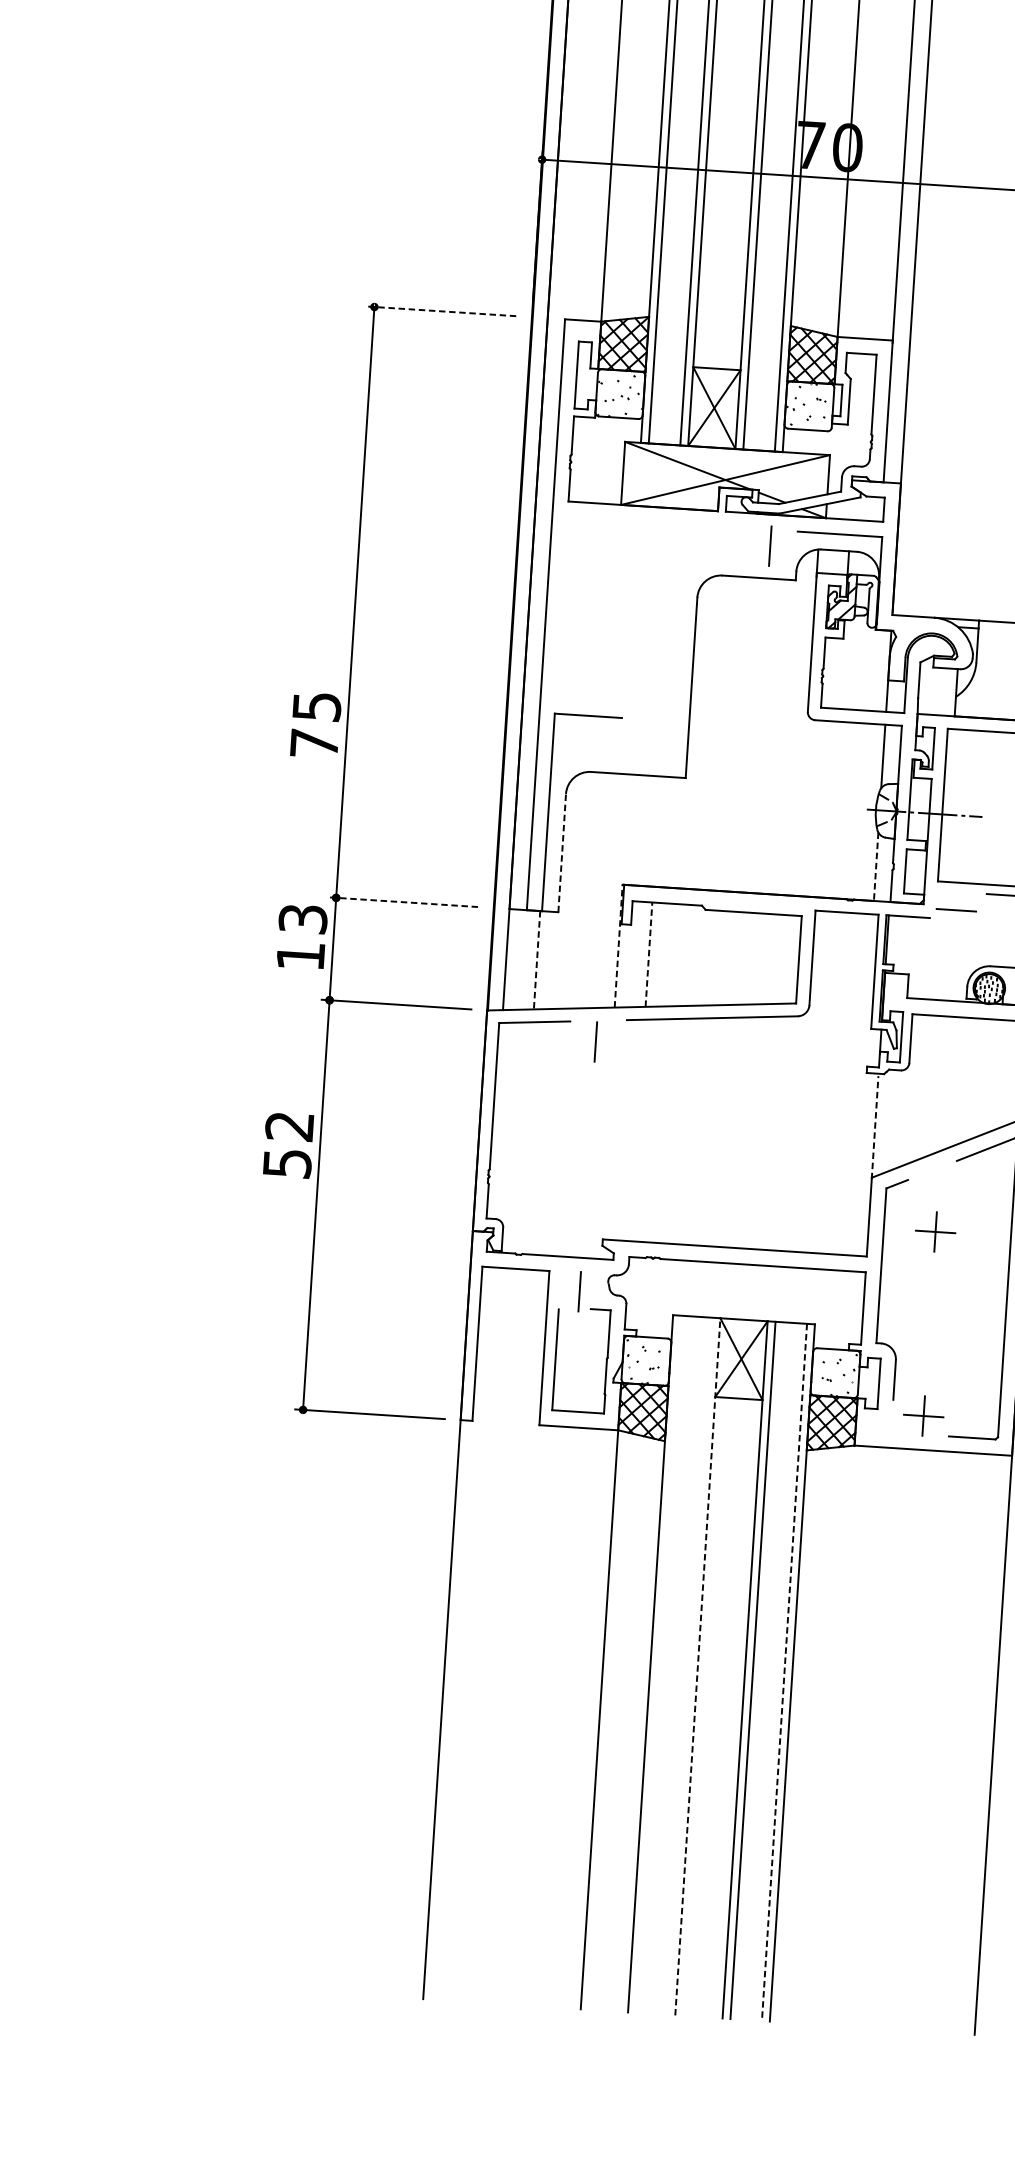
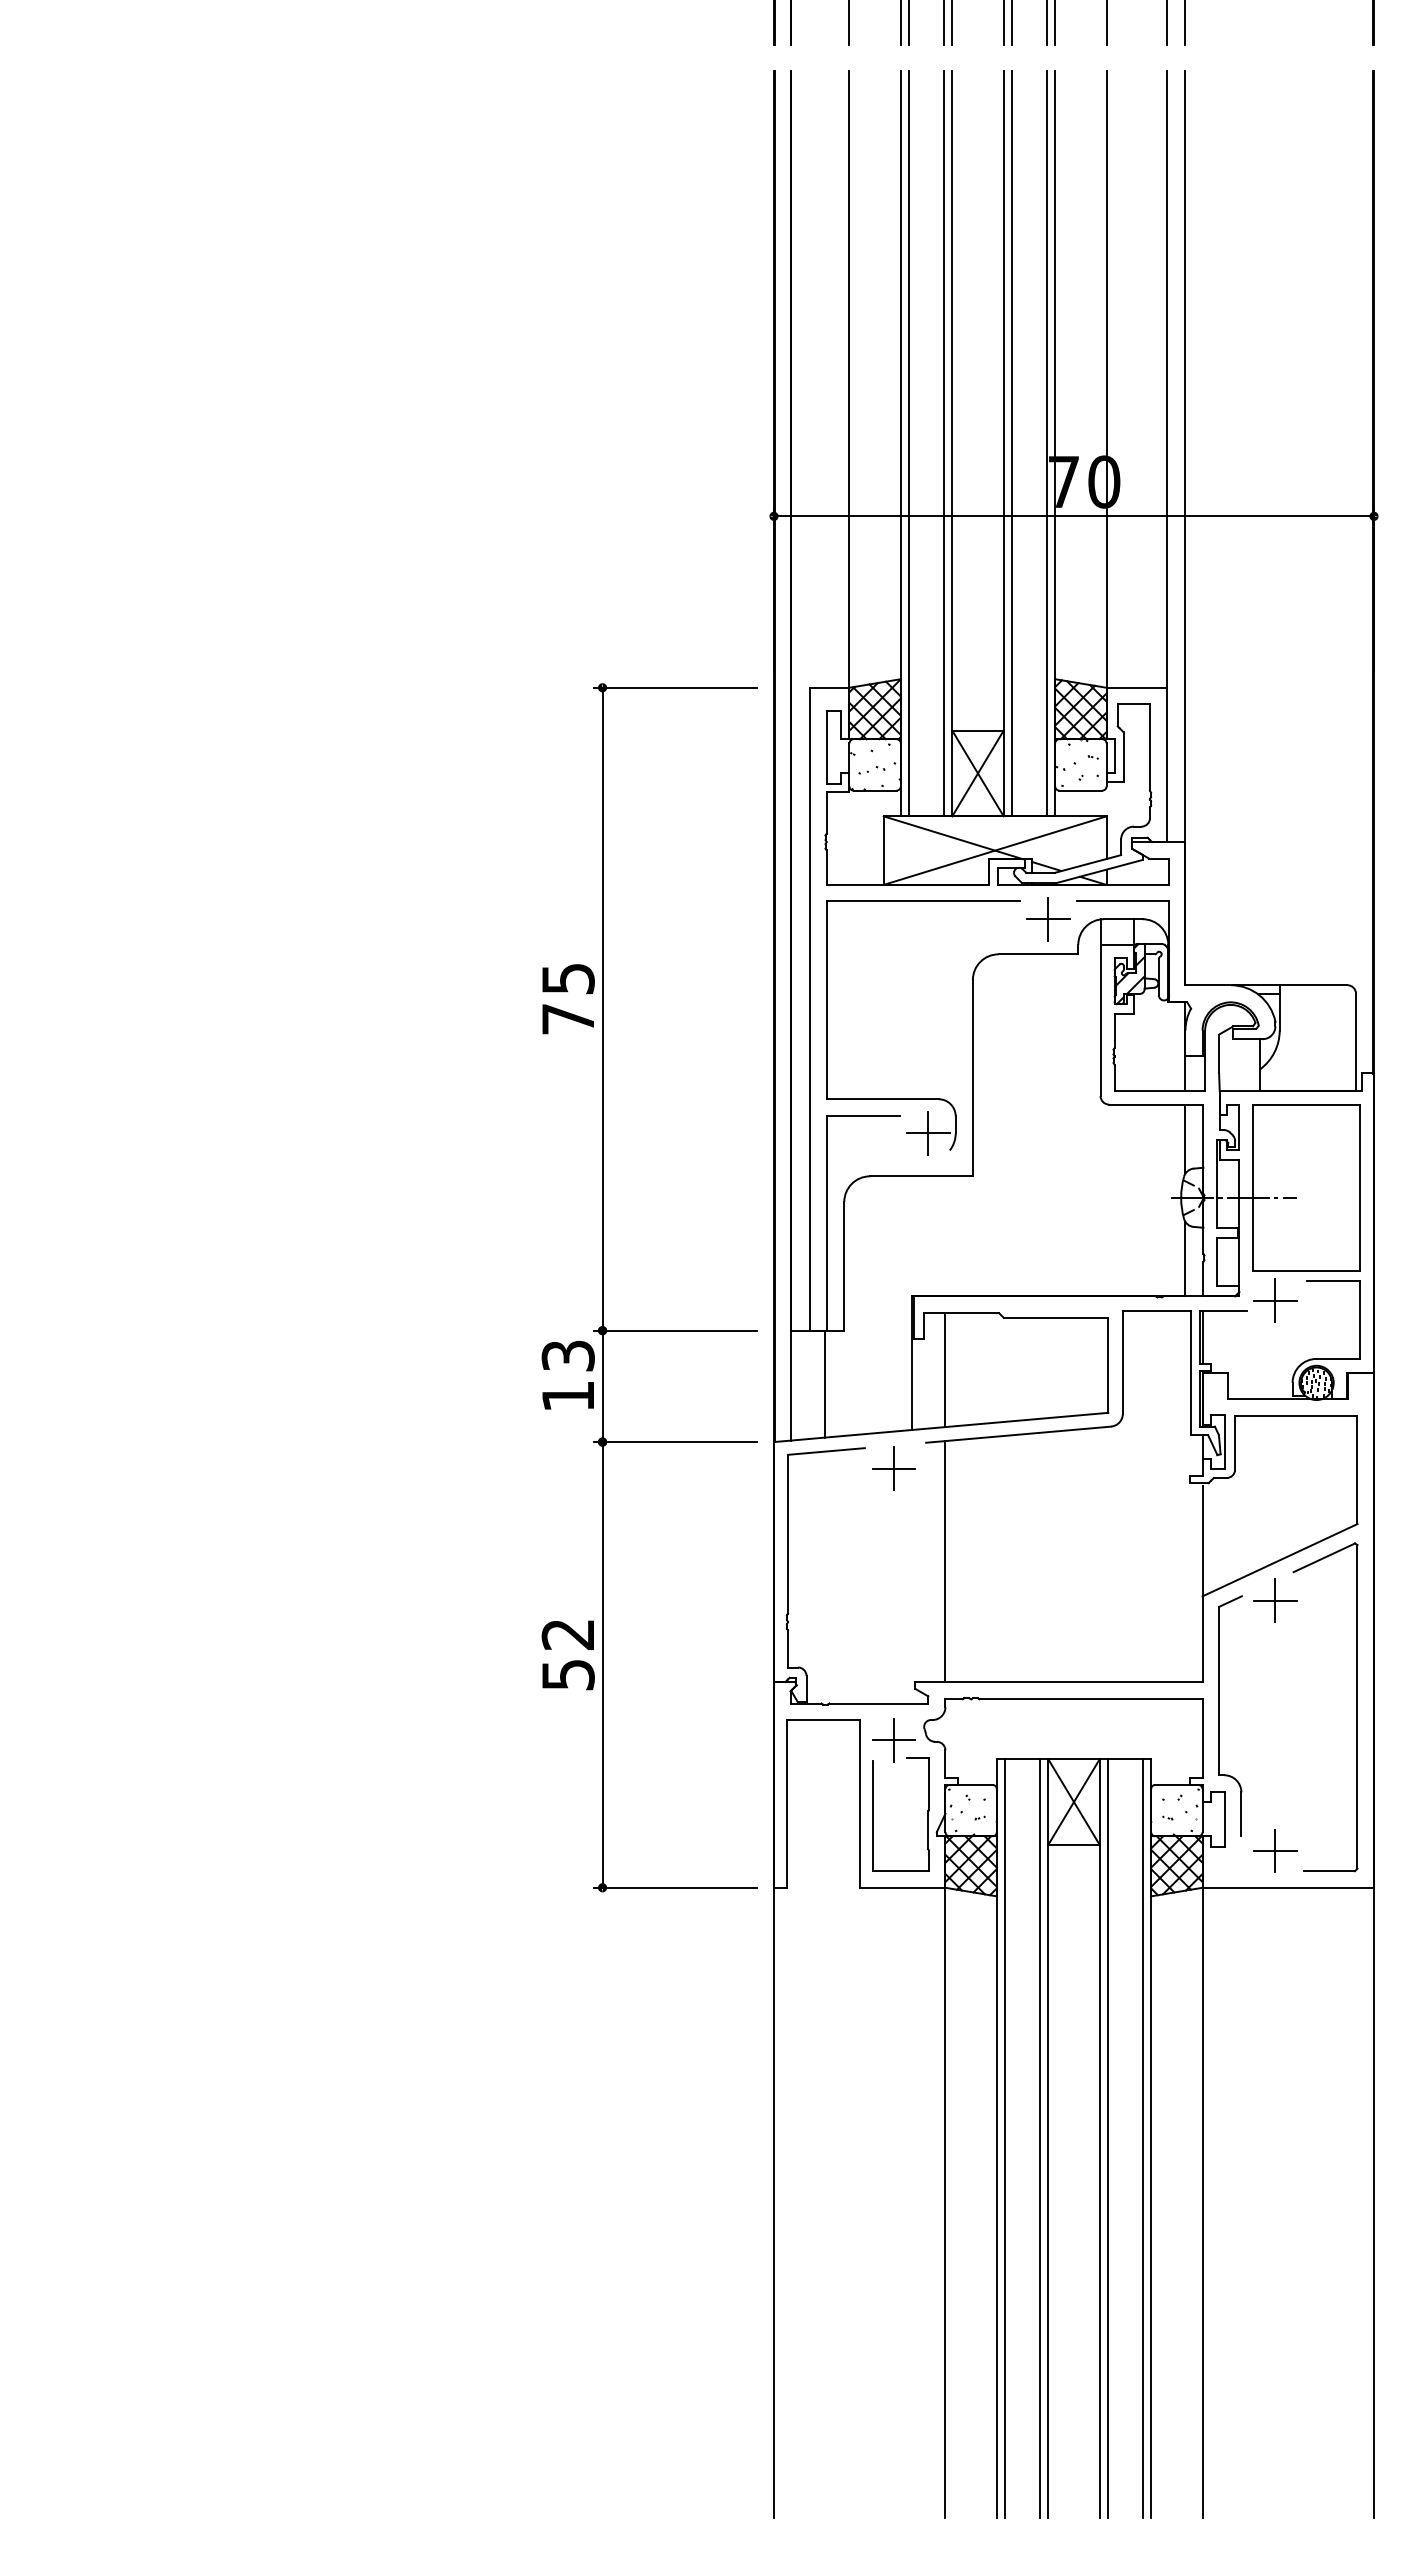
line: (440, 311) -> (674, 687), dashed -> solid
line: (769, 546) -> (1047, 919), added
part: (644, 703) -> (923, 1098), added
text: (315, 725) -> (568, 999), moved
line: (562, 852) -> (844, 1265), dashed -> solid
line: (876, 867) -> (1185, 1259), dashed -> solid
line: (402, 902) -> (674, 1330), dashed -> solid
line: (956, 910) -> (1275, 1300), added
line: (619, 946) -> (912, 1363), dashed -> solid
line: (649, 954) -> (945, 1370), dashed -> solid
line: (536, 960) -> (824, 1384), dashed -> solid
line: (595, 1041) -> (893, 1468), added
line: (875, 1127) -> (1202, 1541), dashed -> solid
line: (637, 1130) -> (945, 1561), added
text: (287, 1145) -> (567, 1655), moved
part: (935, 1231) -> (1275, 1600), moved
line: (579, 1291) -> (893, 1740), added
line: (658, 1664) -> (1005, 2138), added
line: (689, 1666) -> (1039, 2138), added
line: (698, 1666) -> (1048, 2138), dashed -> solid
line: (784, 1673) -> (1142, 2139), dashed -> solid
line: (835, 1735) -> (1202, 2203), added

